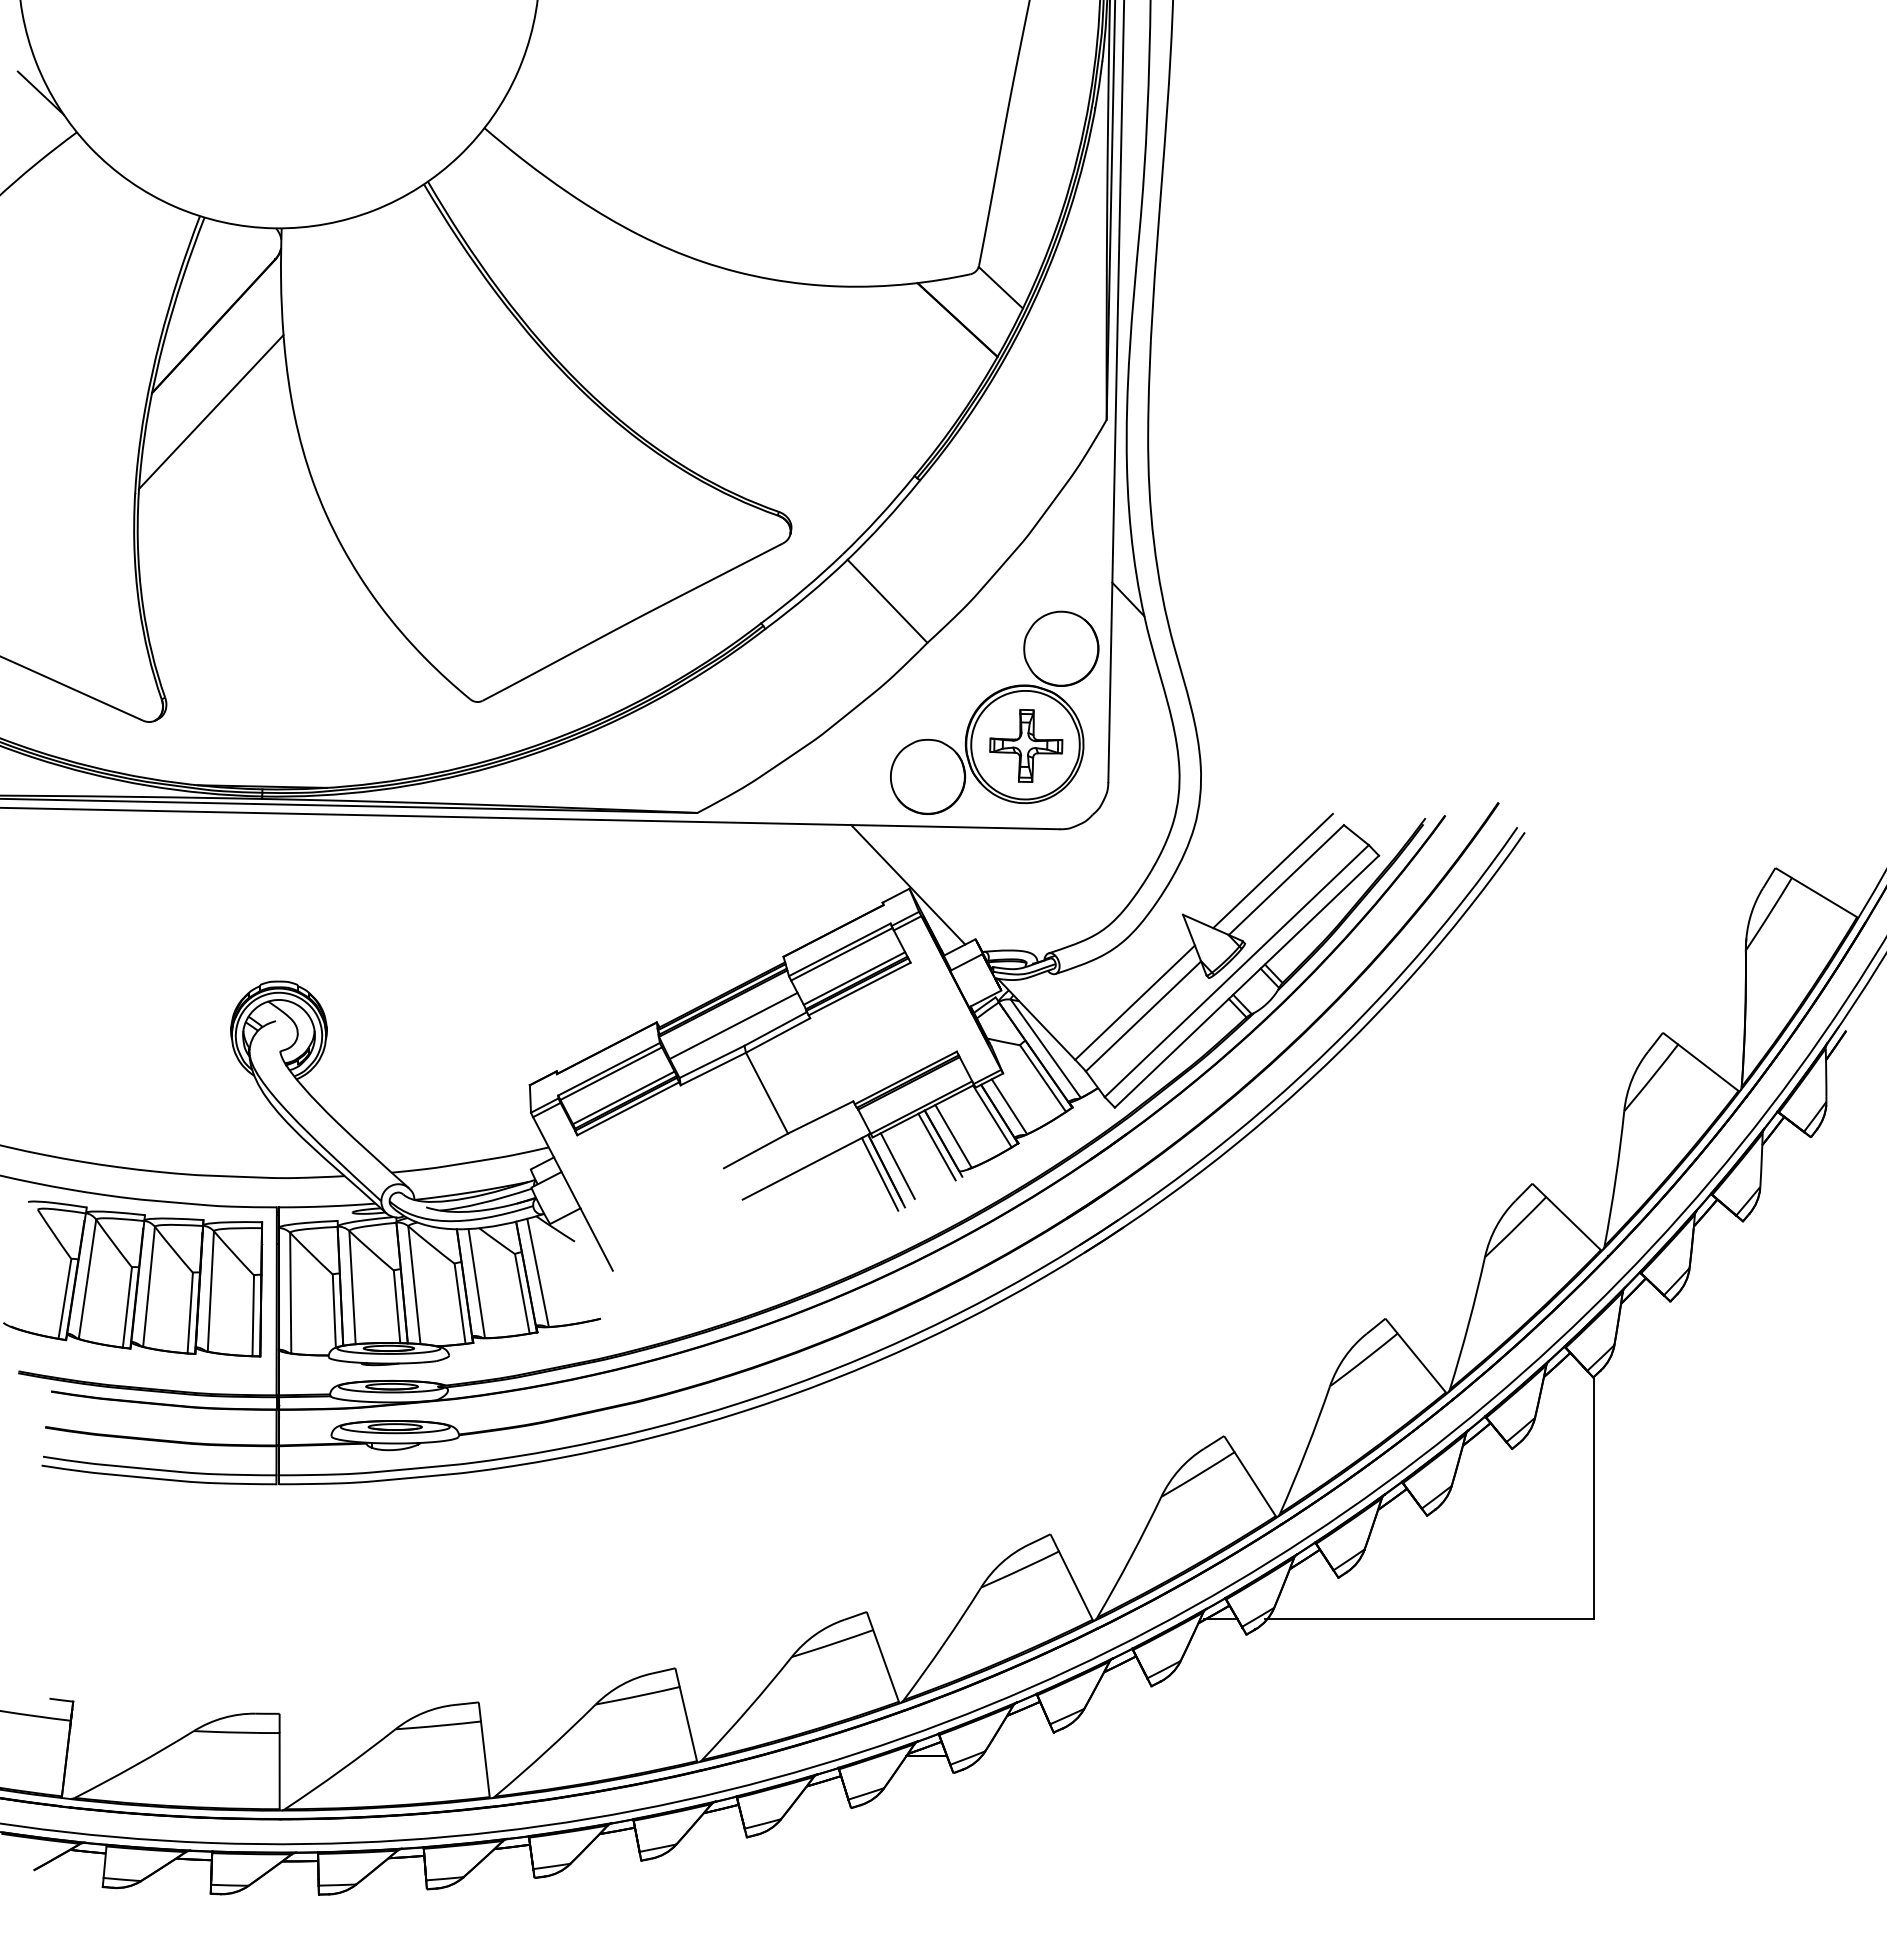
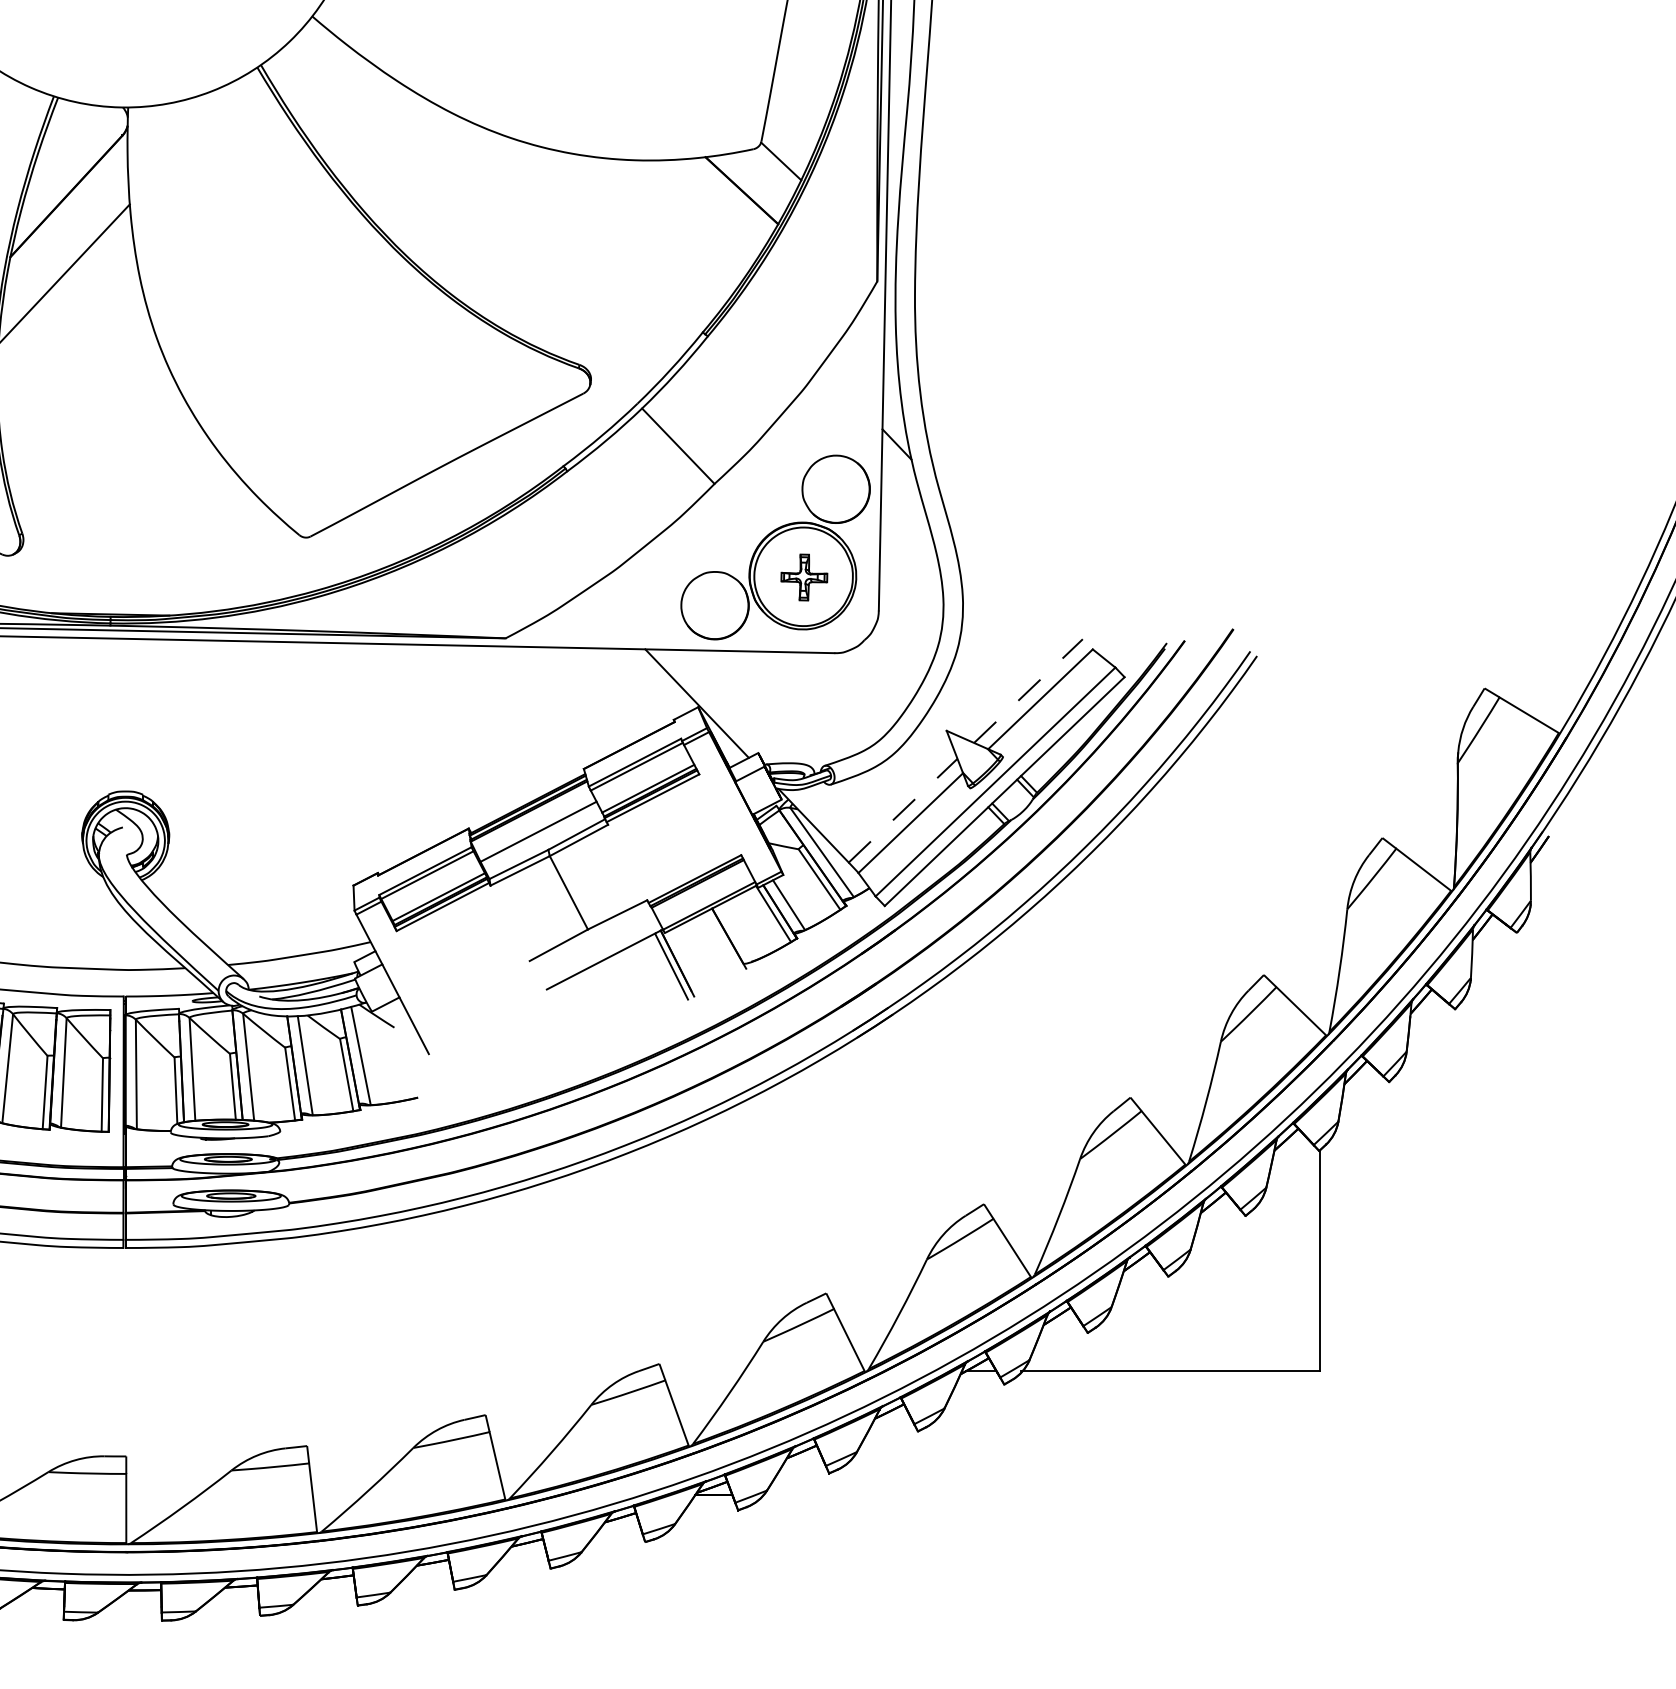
part: (1026, 745) -> (804, 577), size x0.7
line: (1273, 871) -> (1028, 691), solid -> dashed
line: (1135, 1002) -> (903, 810), solid -> dashed
line: (953, 1136) -> (738, 932), removed
line: (936, 1146) -> (722, 941), removed
line: (897, 1165) -> (687, 958), removed

